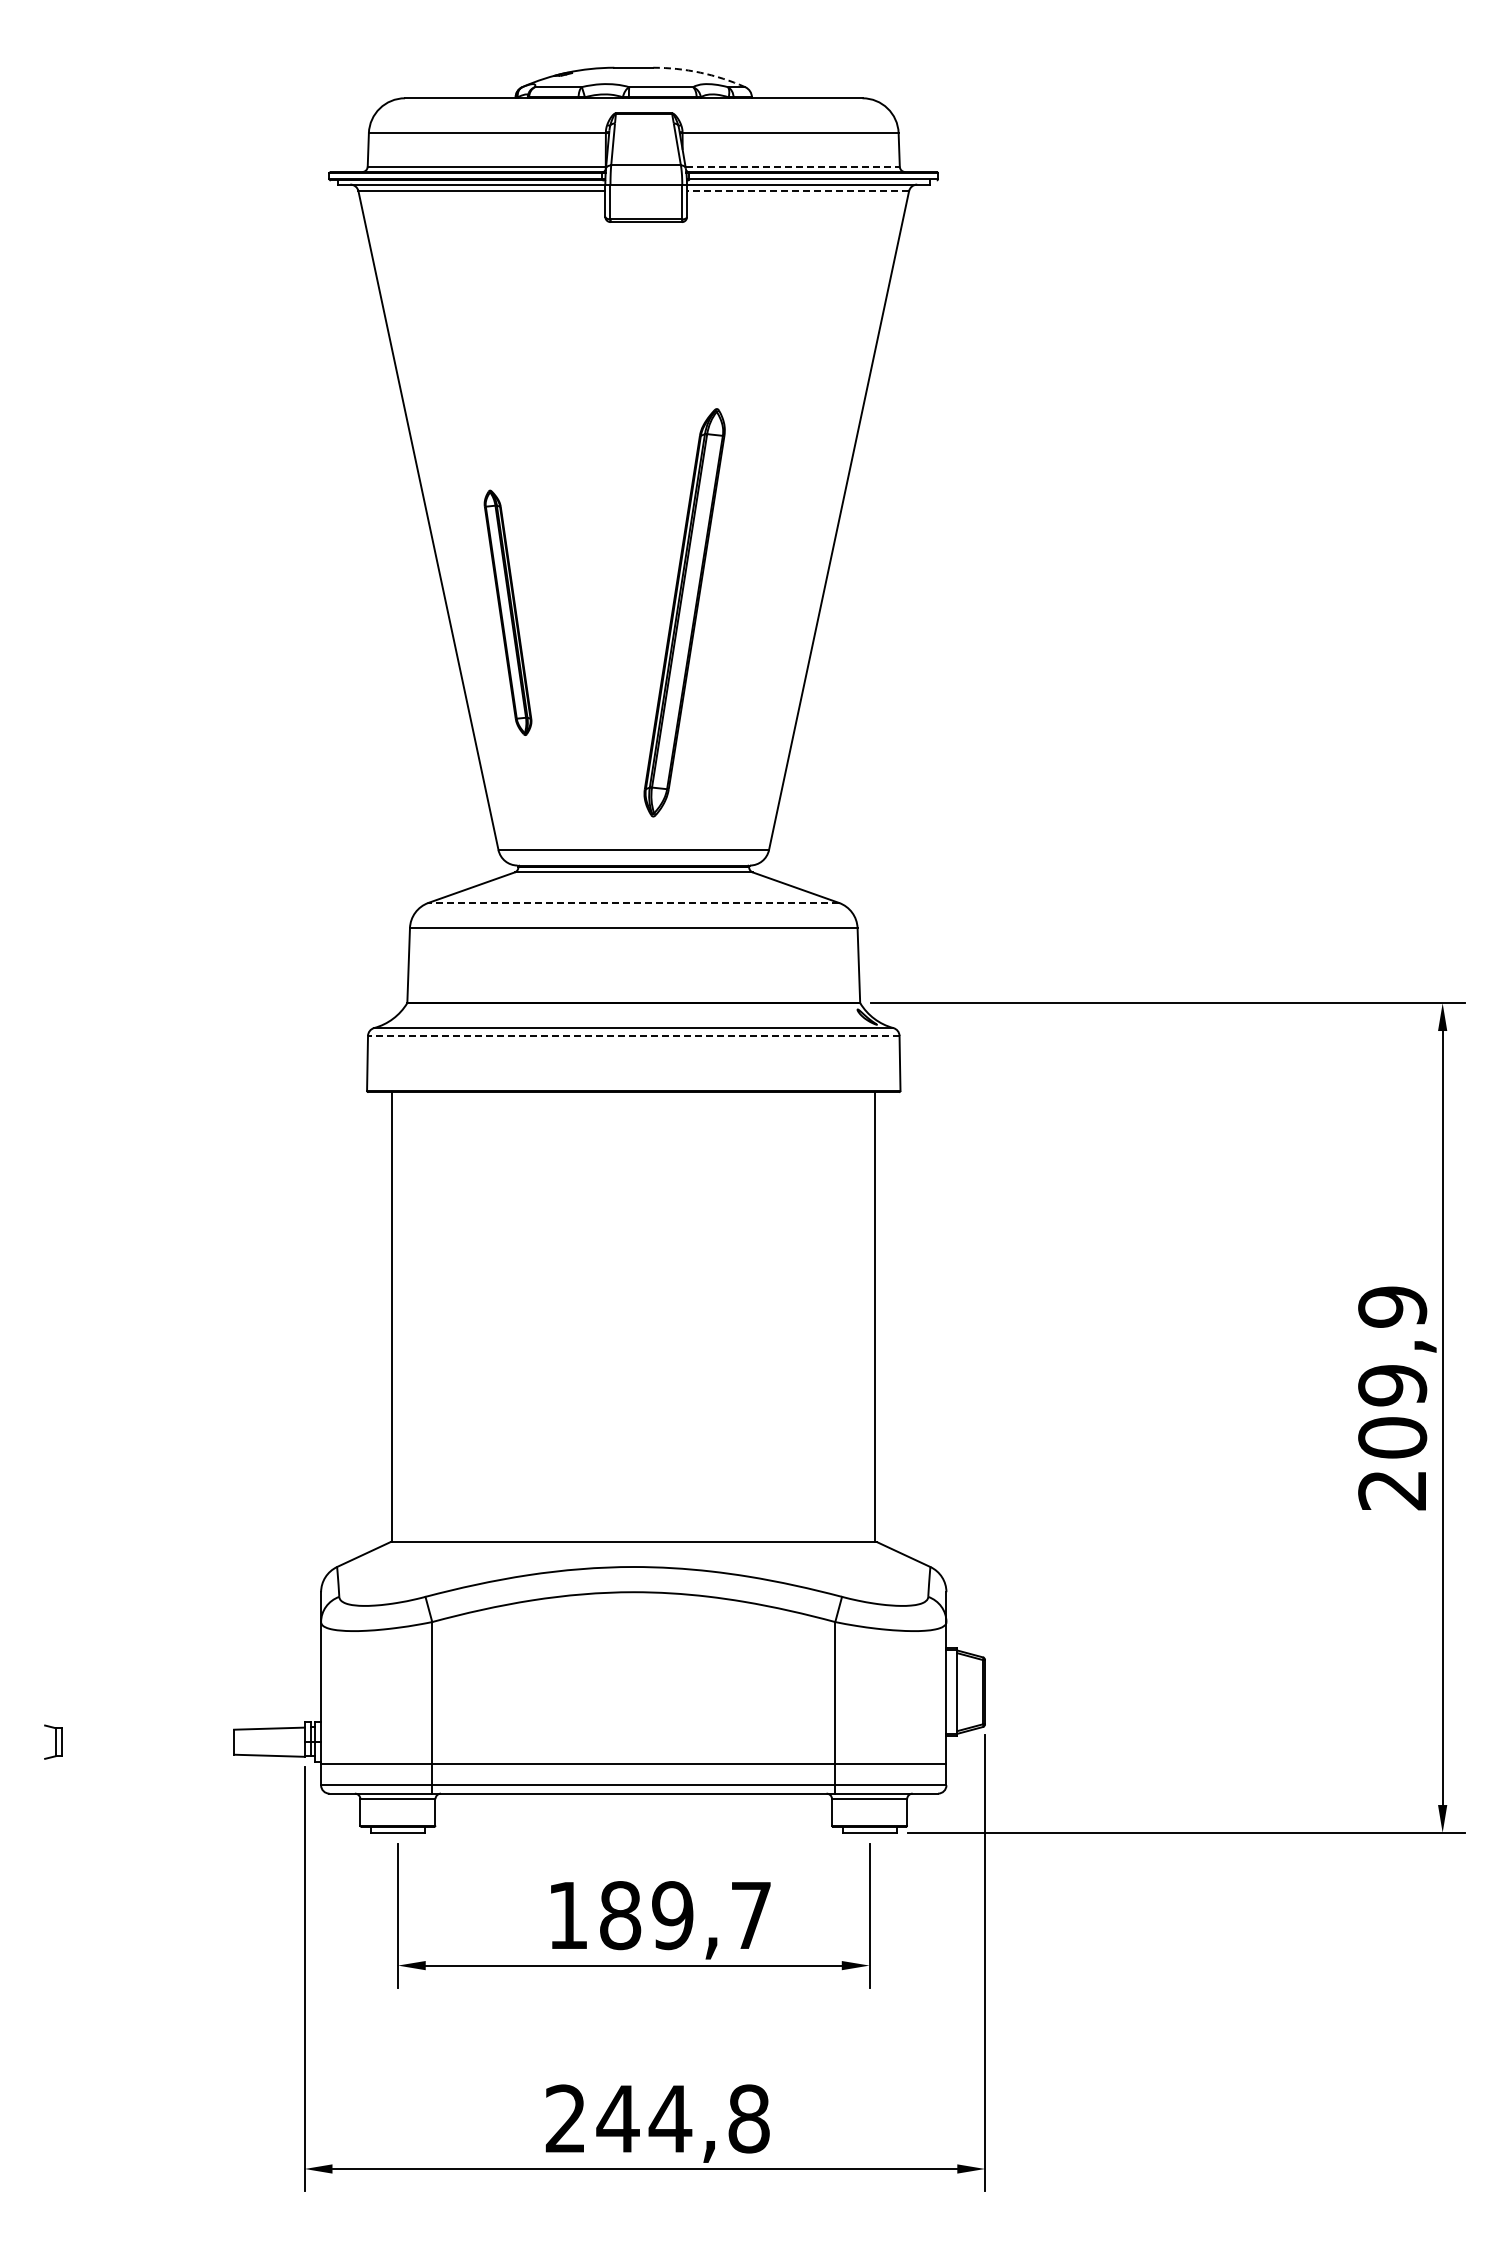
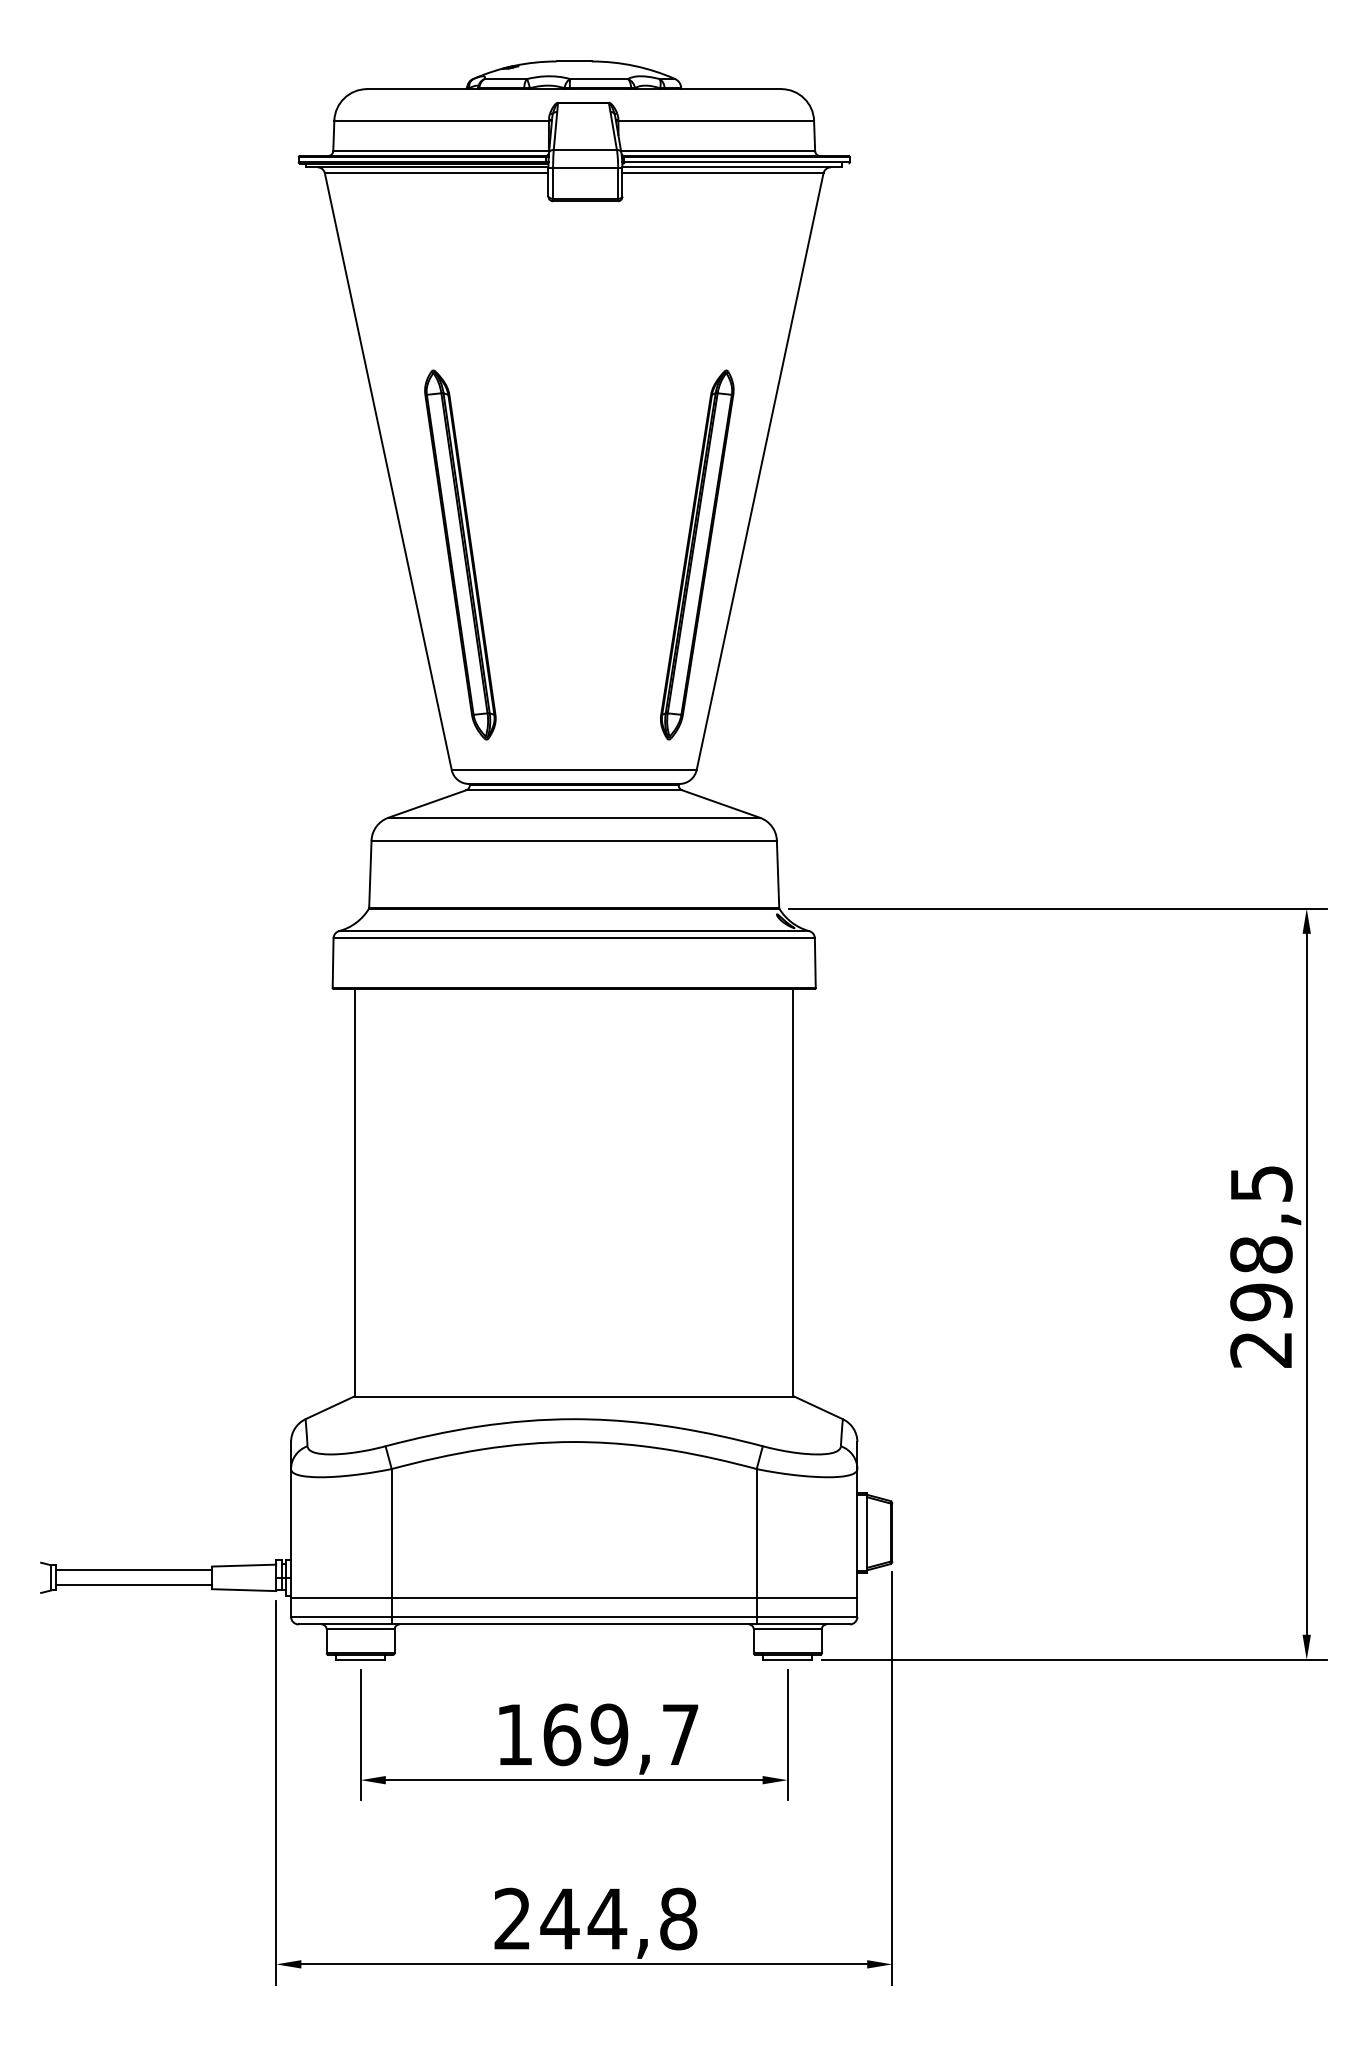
arc: (700, 72) -> (634, 65), dashed -> solid
line: (793, 166) -> (718, 150), dashed -> solid
line: (797, 191) -> (722, 173), dashed -> solid
part: (507, 612) -> (459, 554), size x1.67
part: (684, 612) -> (697, 554), moved
line: (633, 902) -> (573, 817), dashed -> solid
line: (633, 1035) -> (573, 937), dashed -> solid
text: (1392, 1372) -> (1261, 1243), 209,9 -> 298,5
line: (147, 1733) -> (133, 1569), added
line: (147, 1750) -> (133, 1585), added
text: (620, 1915) -> (562, 1734), 189,7 -> 169,7

